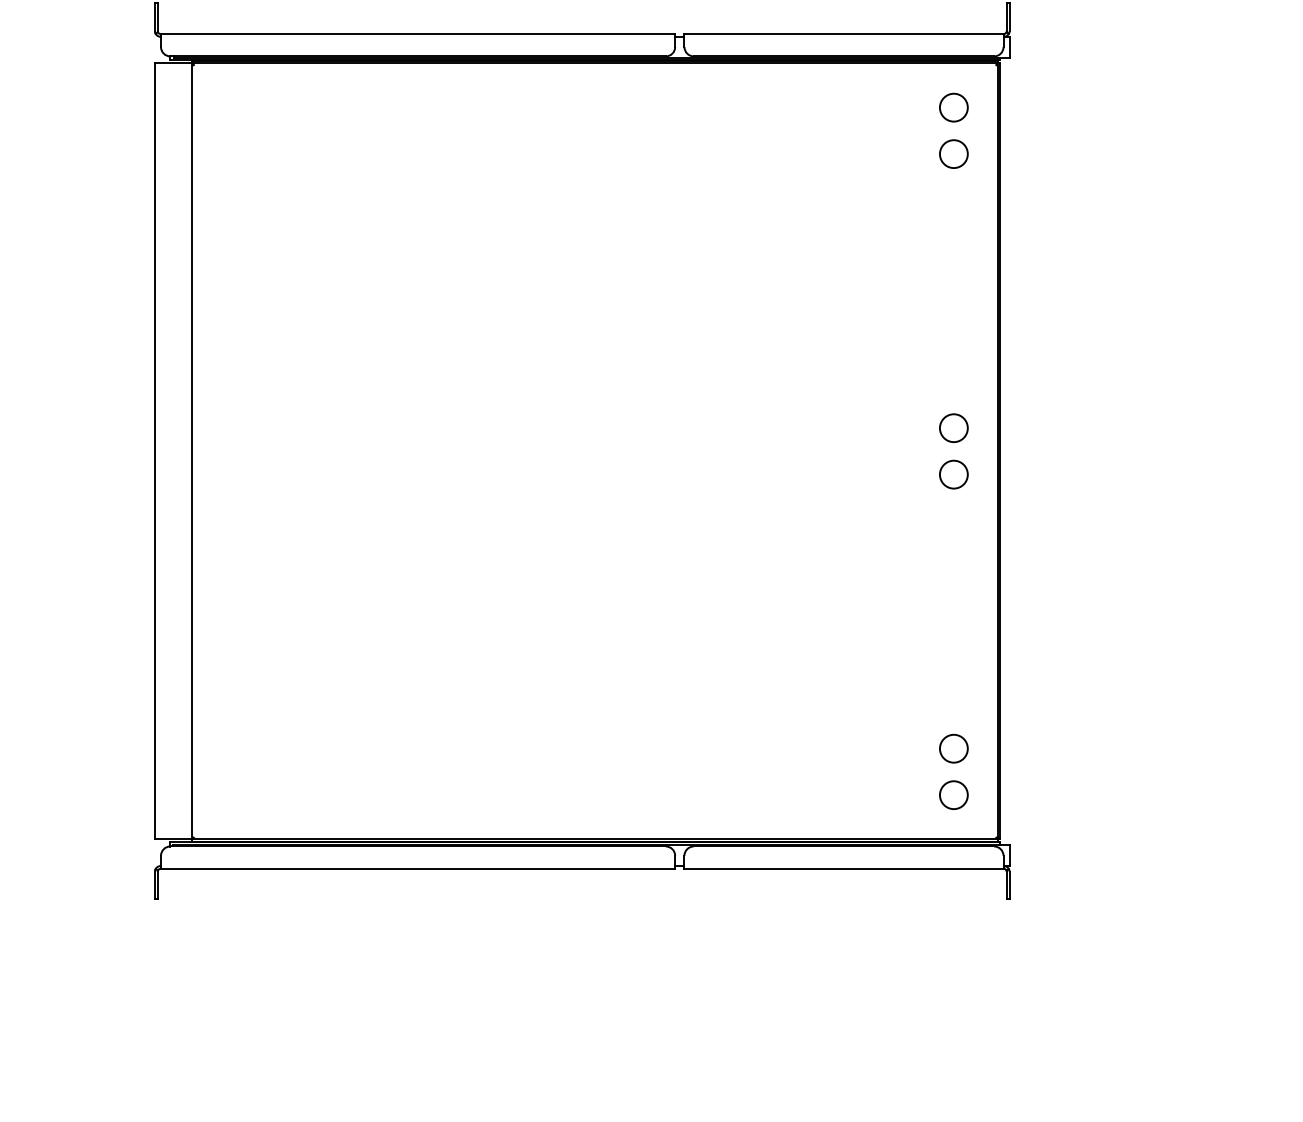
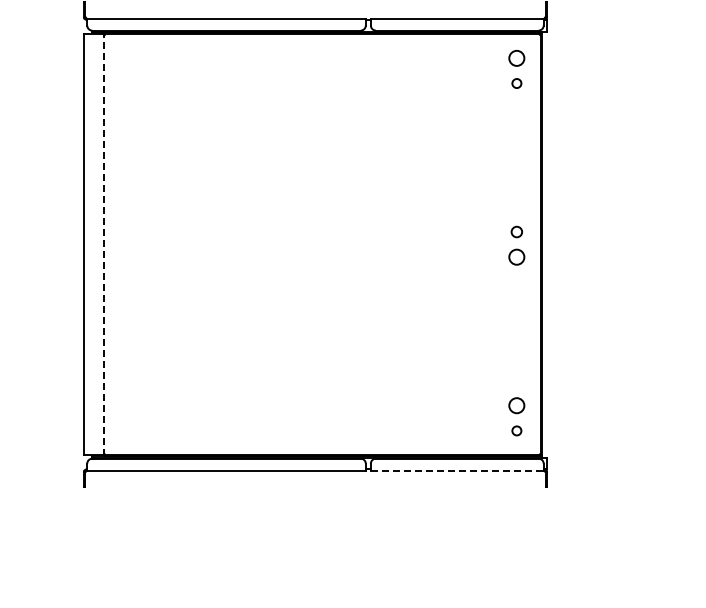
circle: (953, 154) -> (516, 83), size x0.6
circle: (953, 427) -> (516, 231), size x0.7
line: (192, 451) -> (104, 244), solid -> dashed
circle: (953, 794) -> (516, 430), size x0.6
line: (844, 868) -> (457, 470), solid -> dashed

